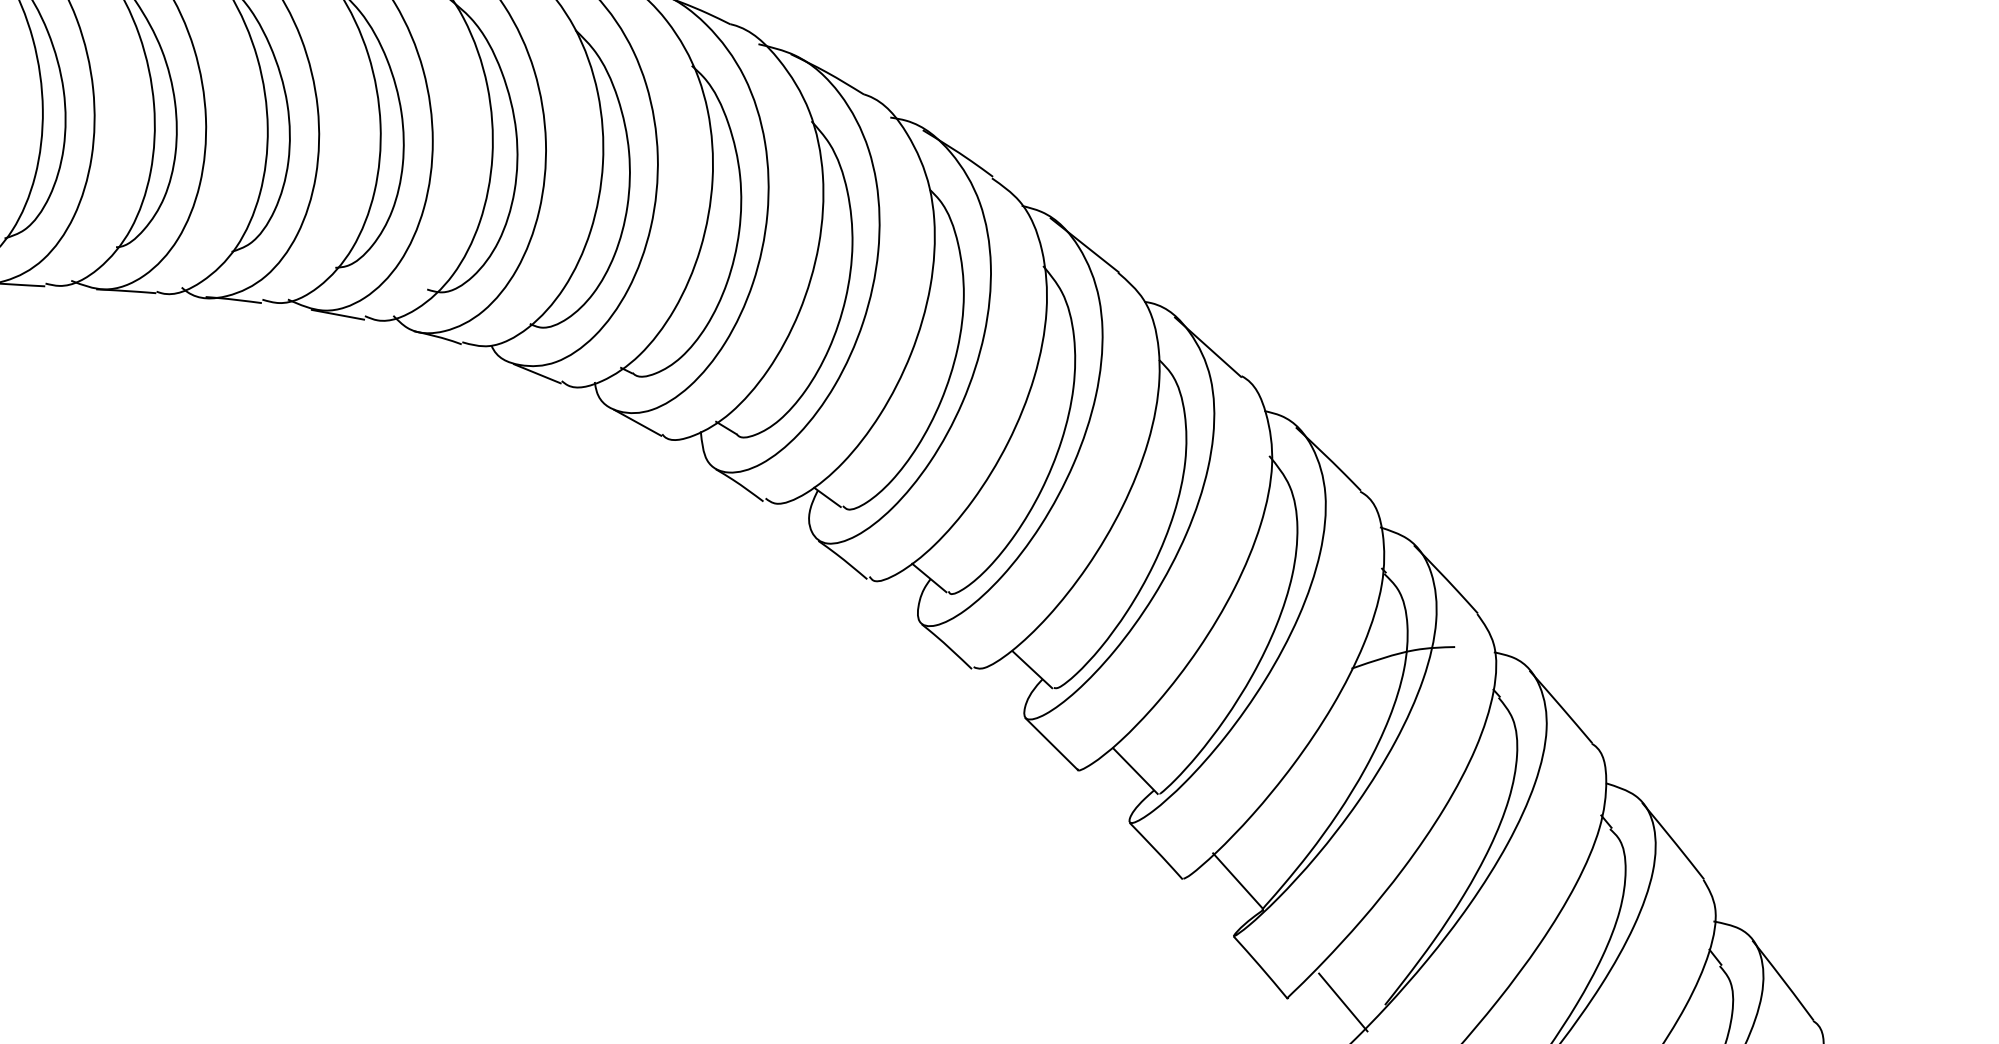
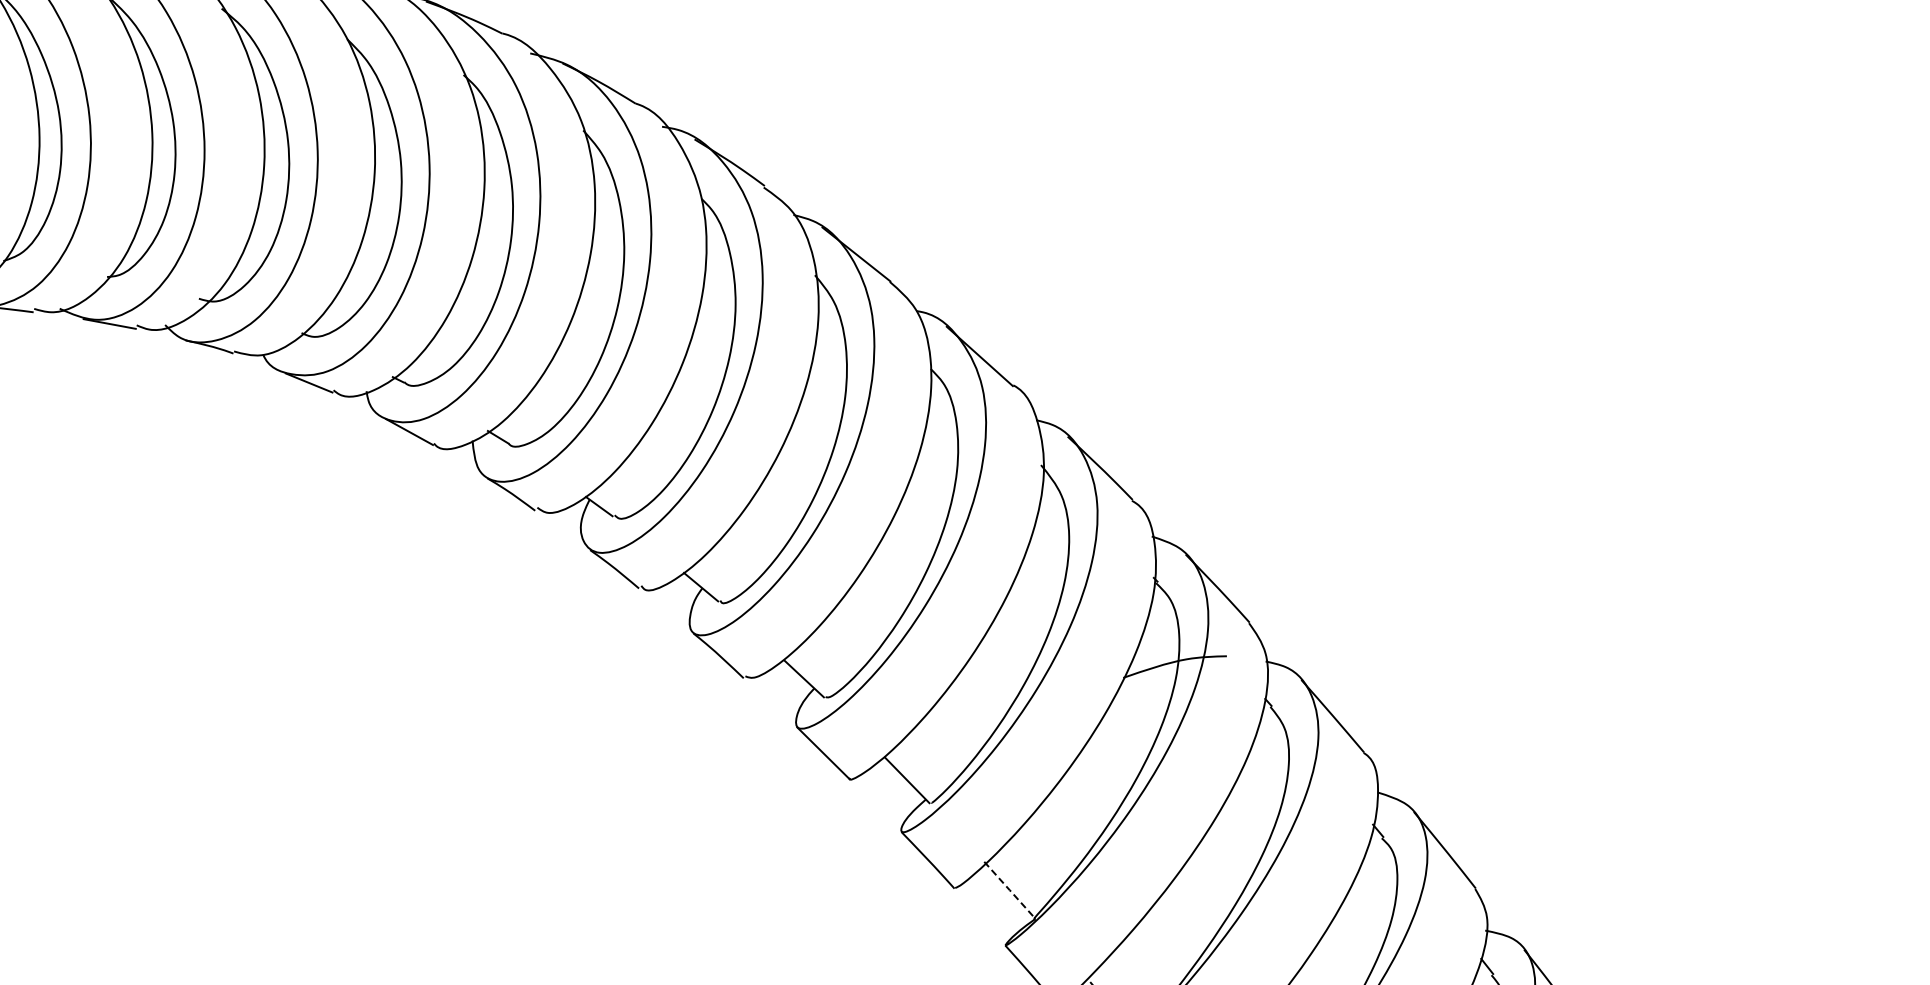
line: (1238, 881) -> (1010, 890), solid -> dashed

